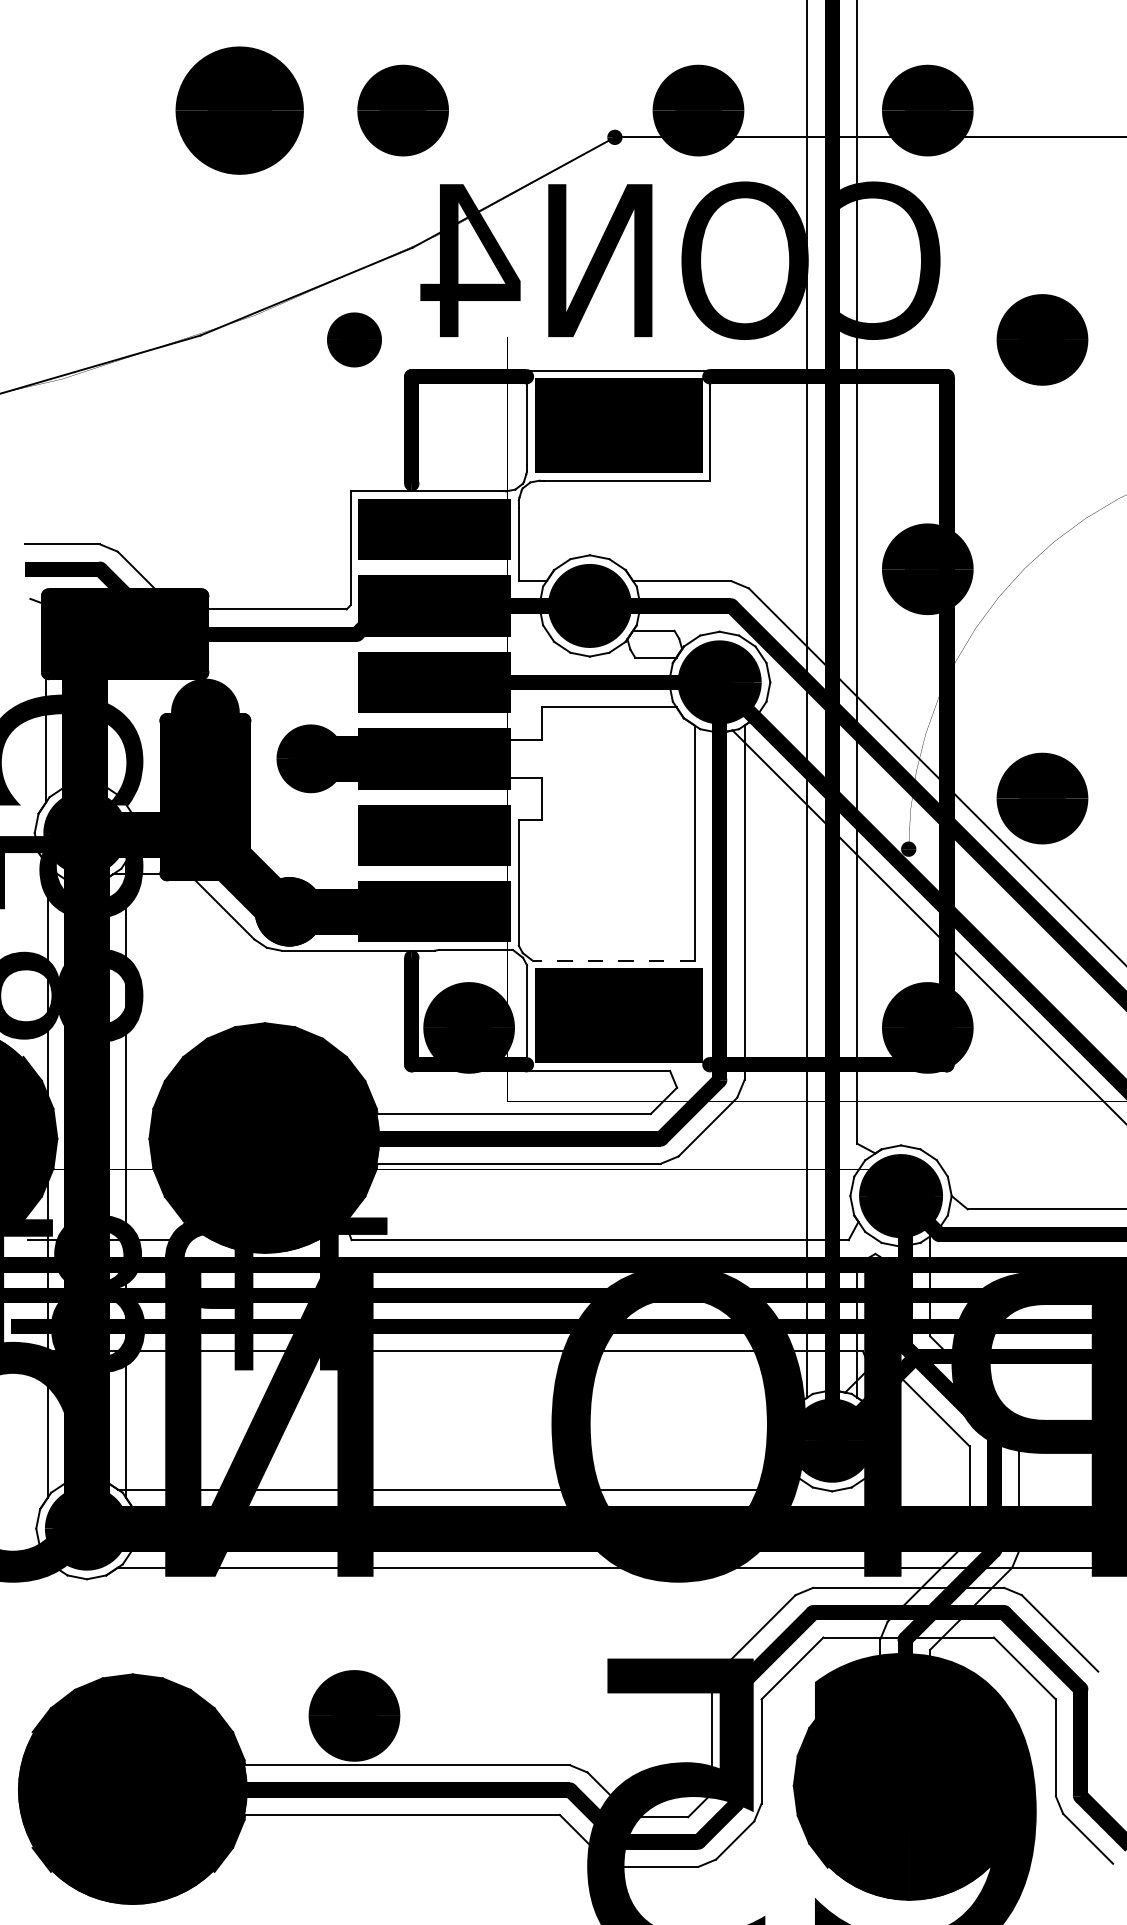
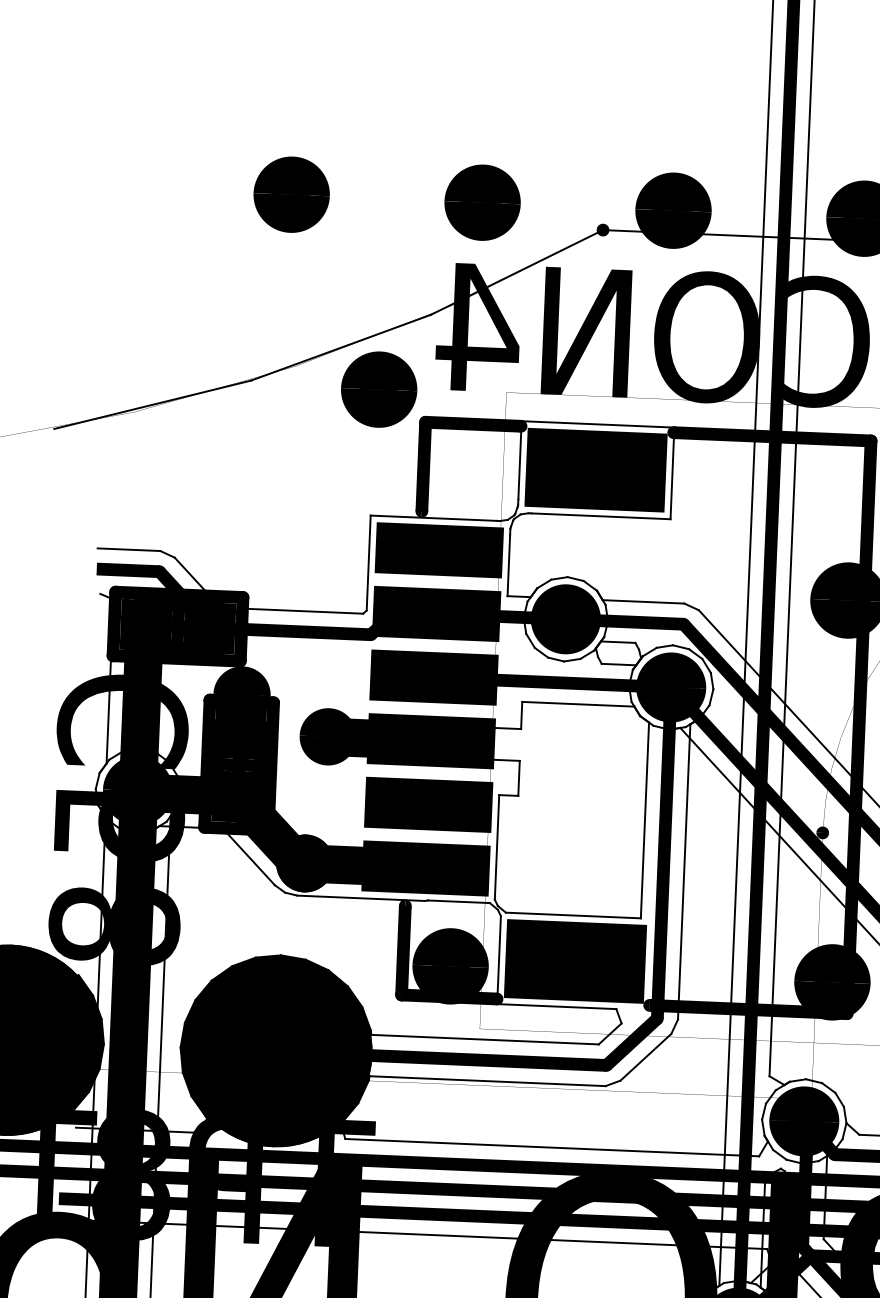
part: (239, 110) -> (291, 194), size x0.71
part: (402, 110) -> (482, 202), moved
part: (354, 339) -> (379, 389), size x1.67
line: (613, 960) -> (573, 915), dashed -> solid

